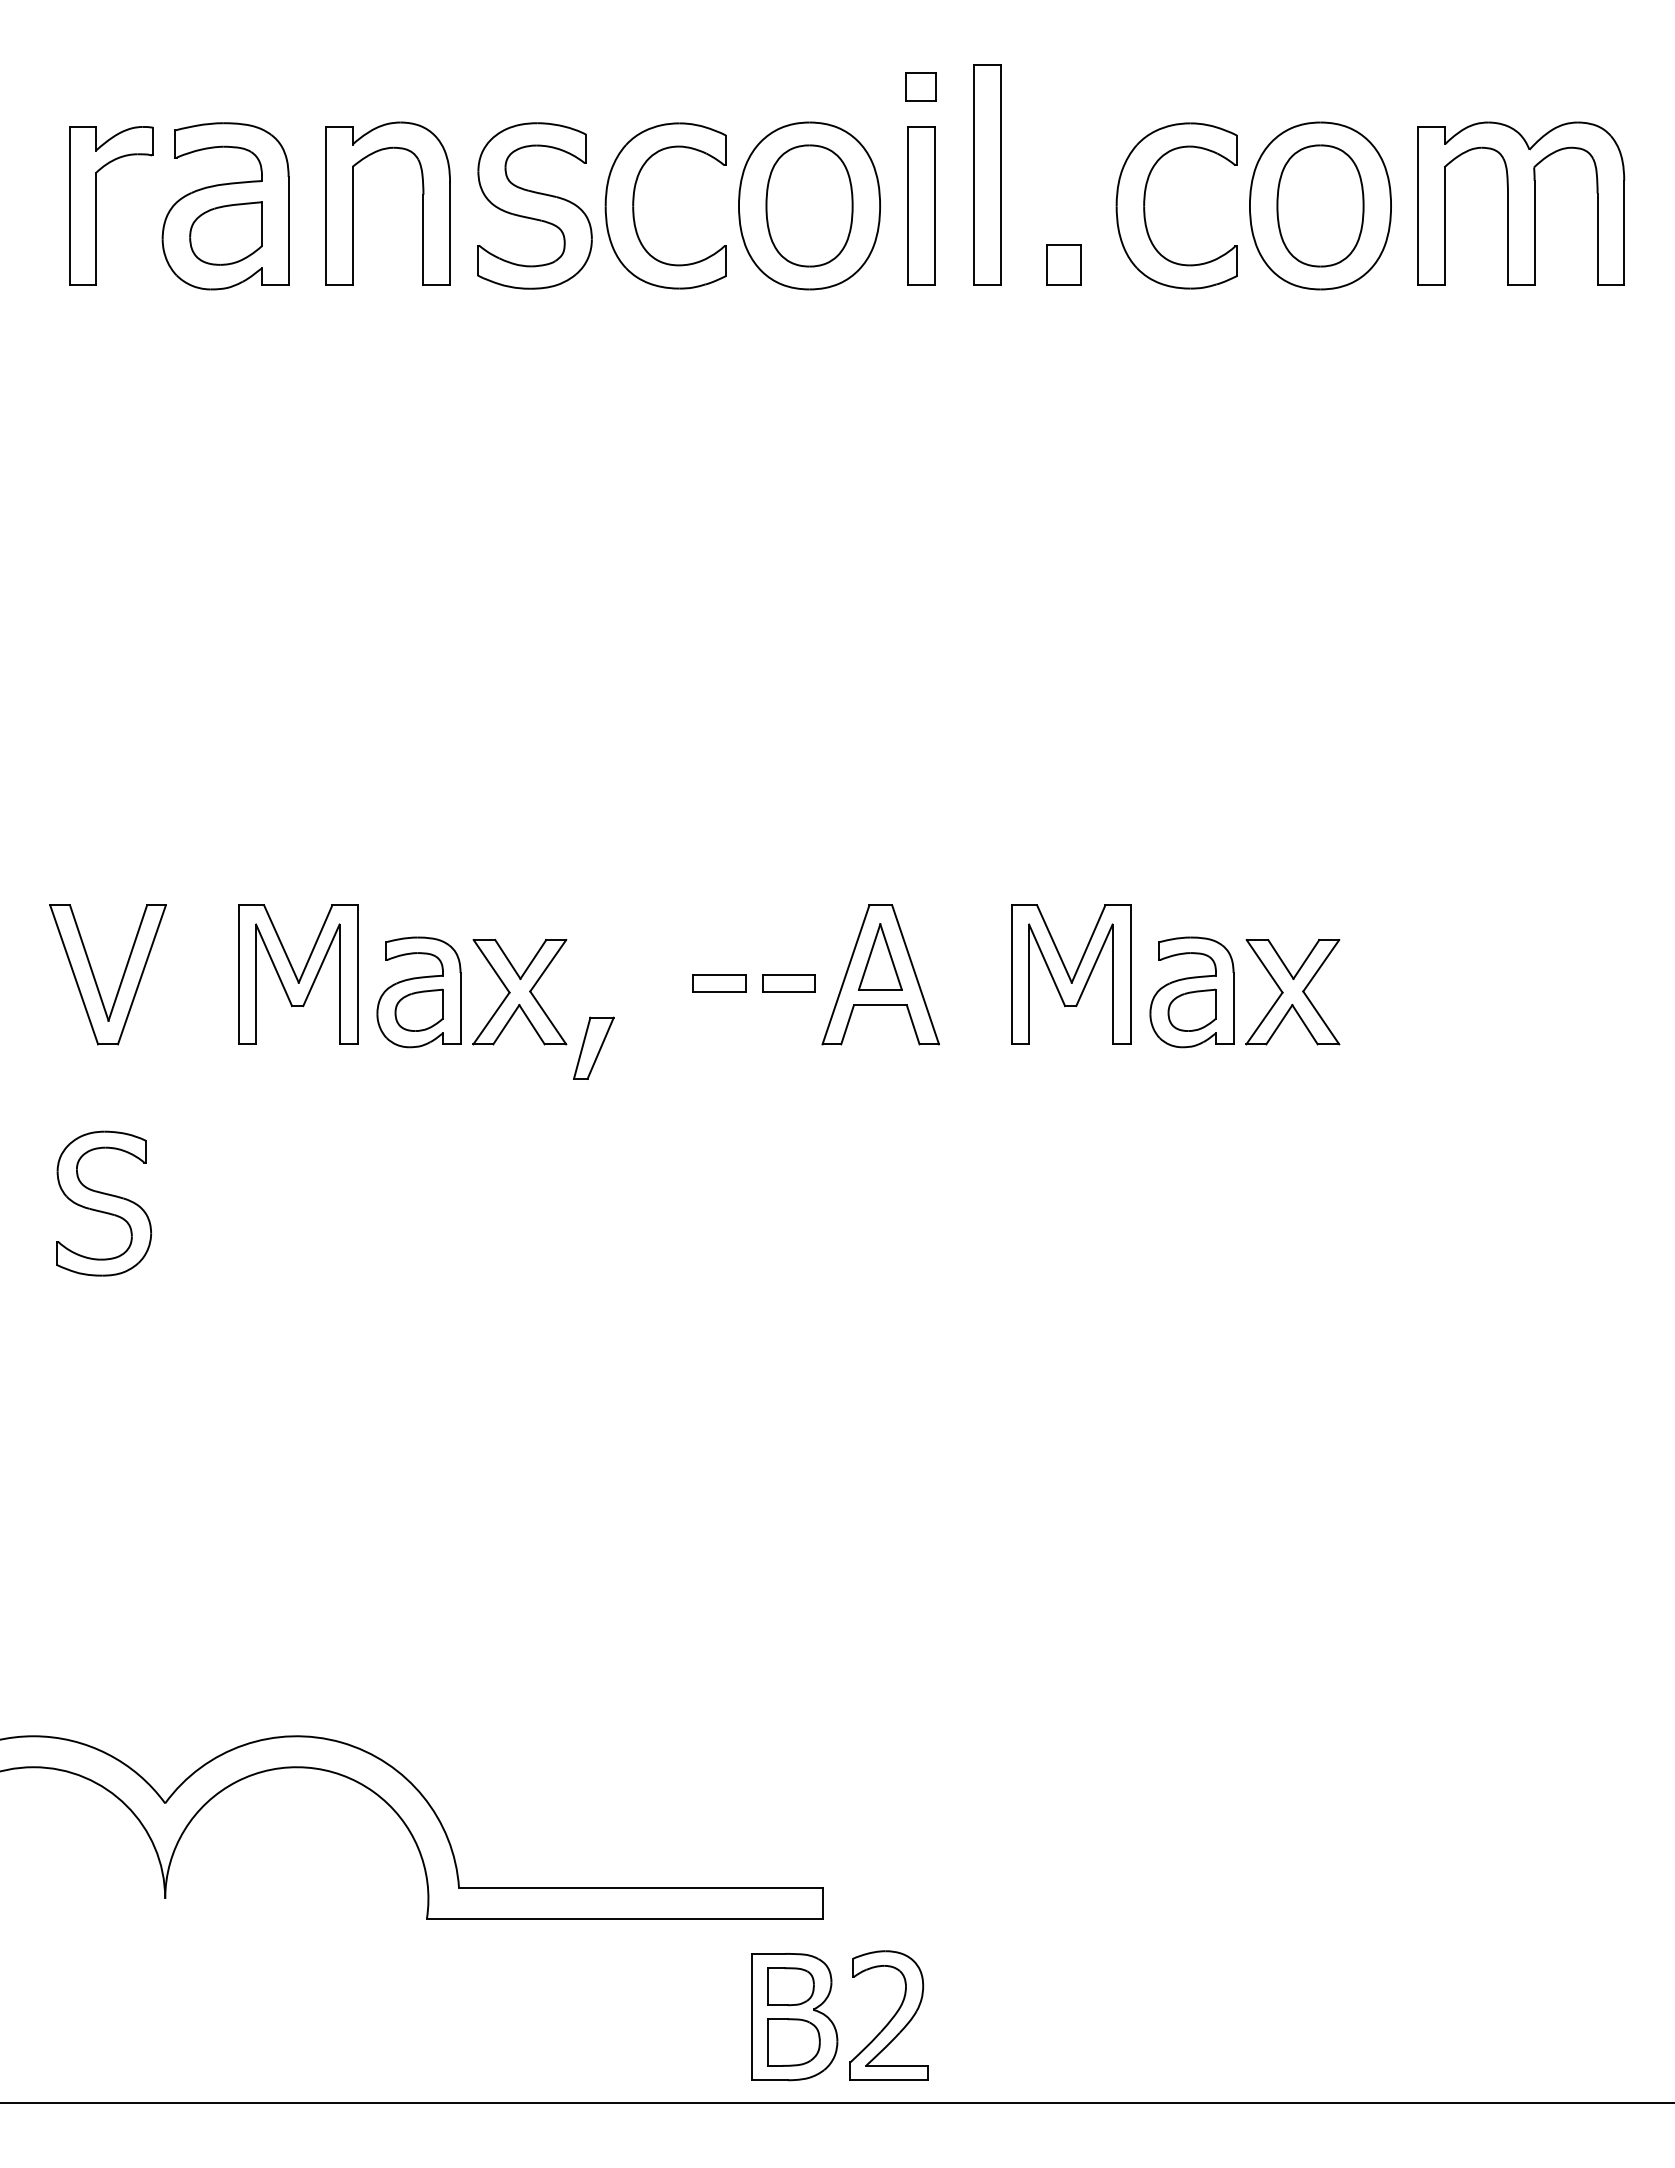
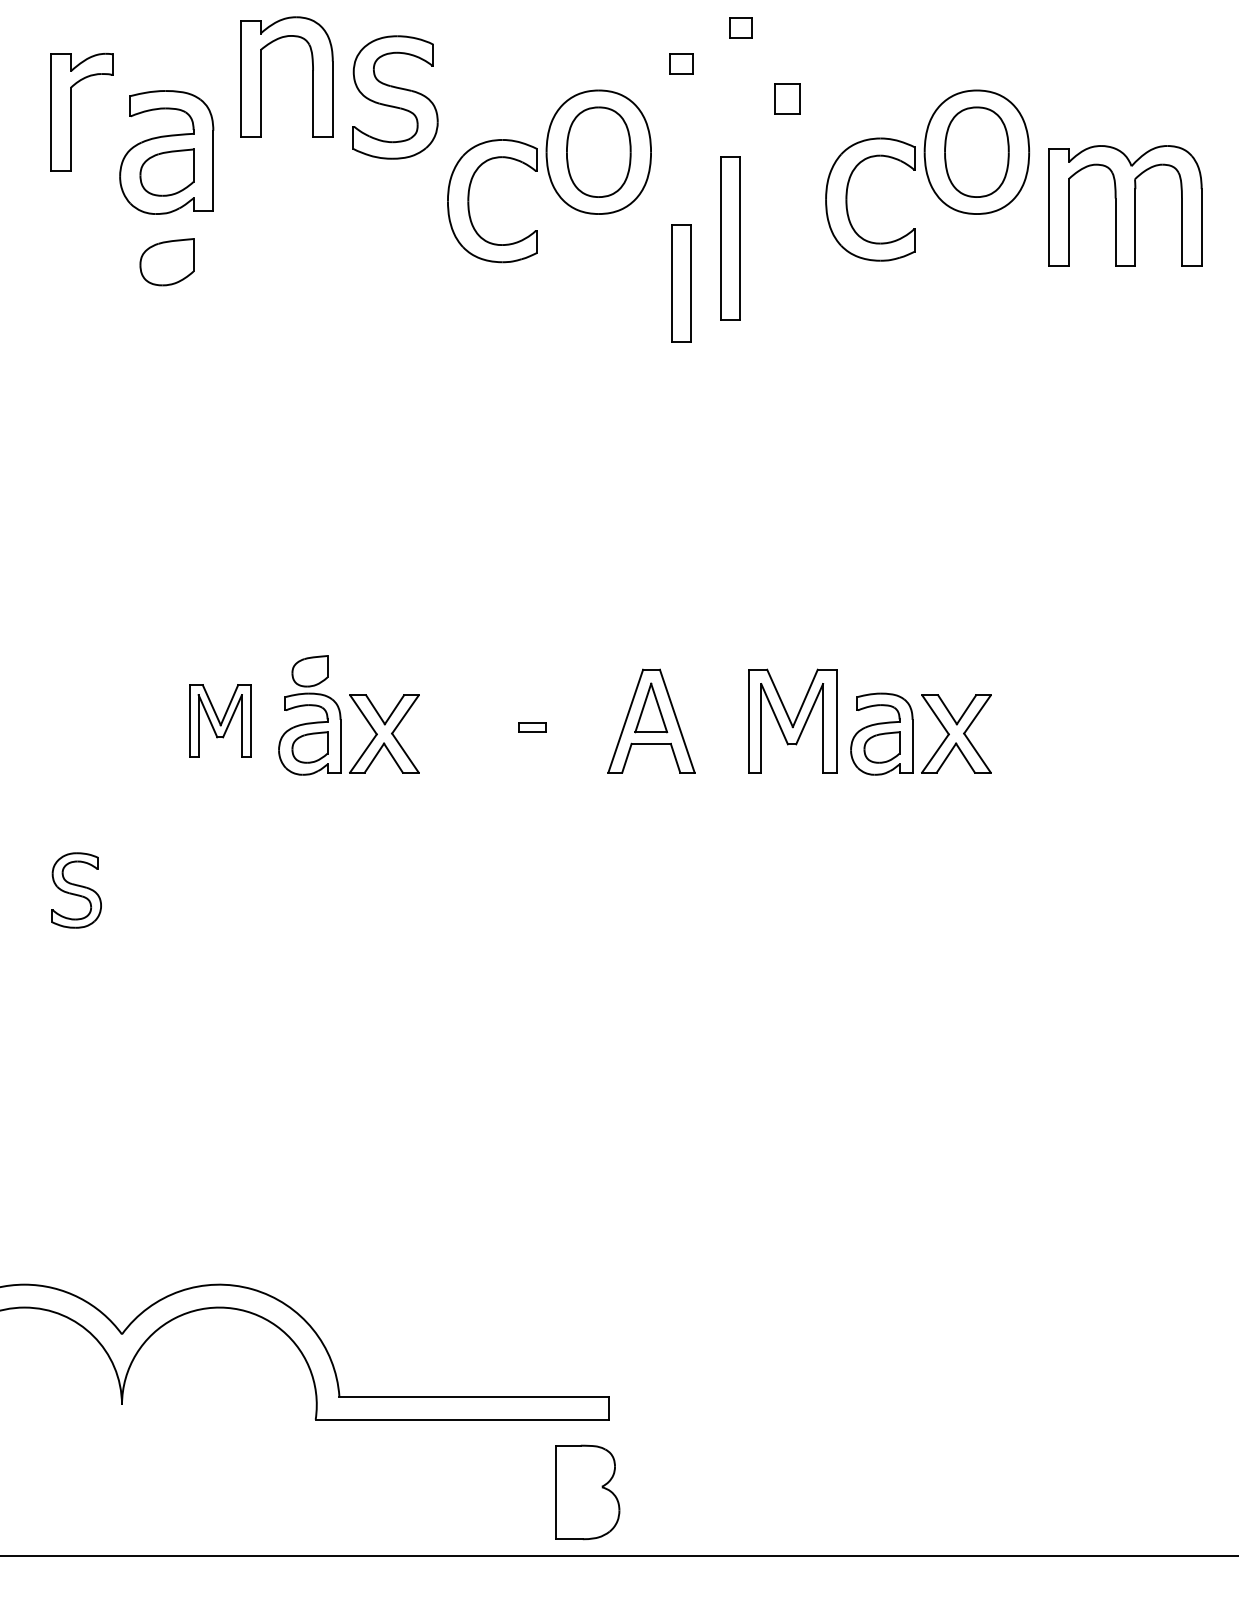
part: (1000, 37) -> (740, 27), added
part: (987, 174) -> (730, 237), moved
part: (353, 203) -> (261, 77), moved
part: (1521, 203) -> (1125, 205), moved
part: (96, 205) -> (71, 111), moved
part: (534, 205) -> (395, 97), moved
part: (634, 205) -> (469, 200), moved
part: (921, 205) -> (681, 282), moved
part: (1145, 205) -> (847, 199), moved
part: (1063, 264) -> (786, 98), moved
part: (225, 354) -> (166, 262), added
part: (418, 906) -> (309, 670), added
part: (298, 974) -> (220, 720), size x0.7
part: (95, 977) -> (70, 723), removed
part: (719, 983) -> (532, 727), size x0.7
part: (788, 983) -> (583, 727), removed
part: (593, 1047) -> (438, 774), removed
part: (103, 1203) -> (76, 890), size x0.7
part: (790, 1986) -> (584, 1469), removed
part: (888, 2015) -> (657, 1491), removed
part: (793, 2042) -> (586, 1511), removed

